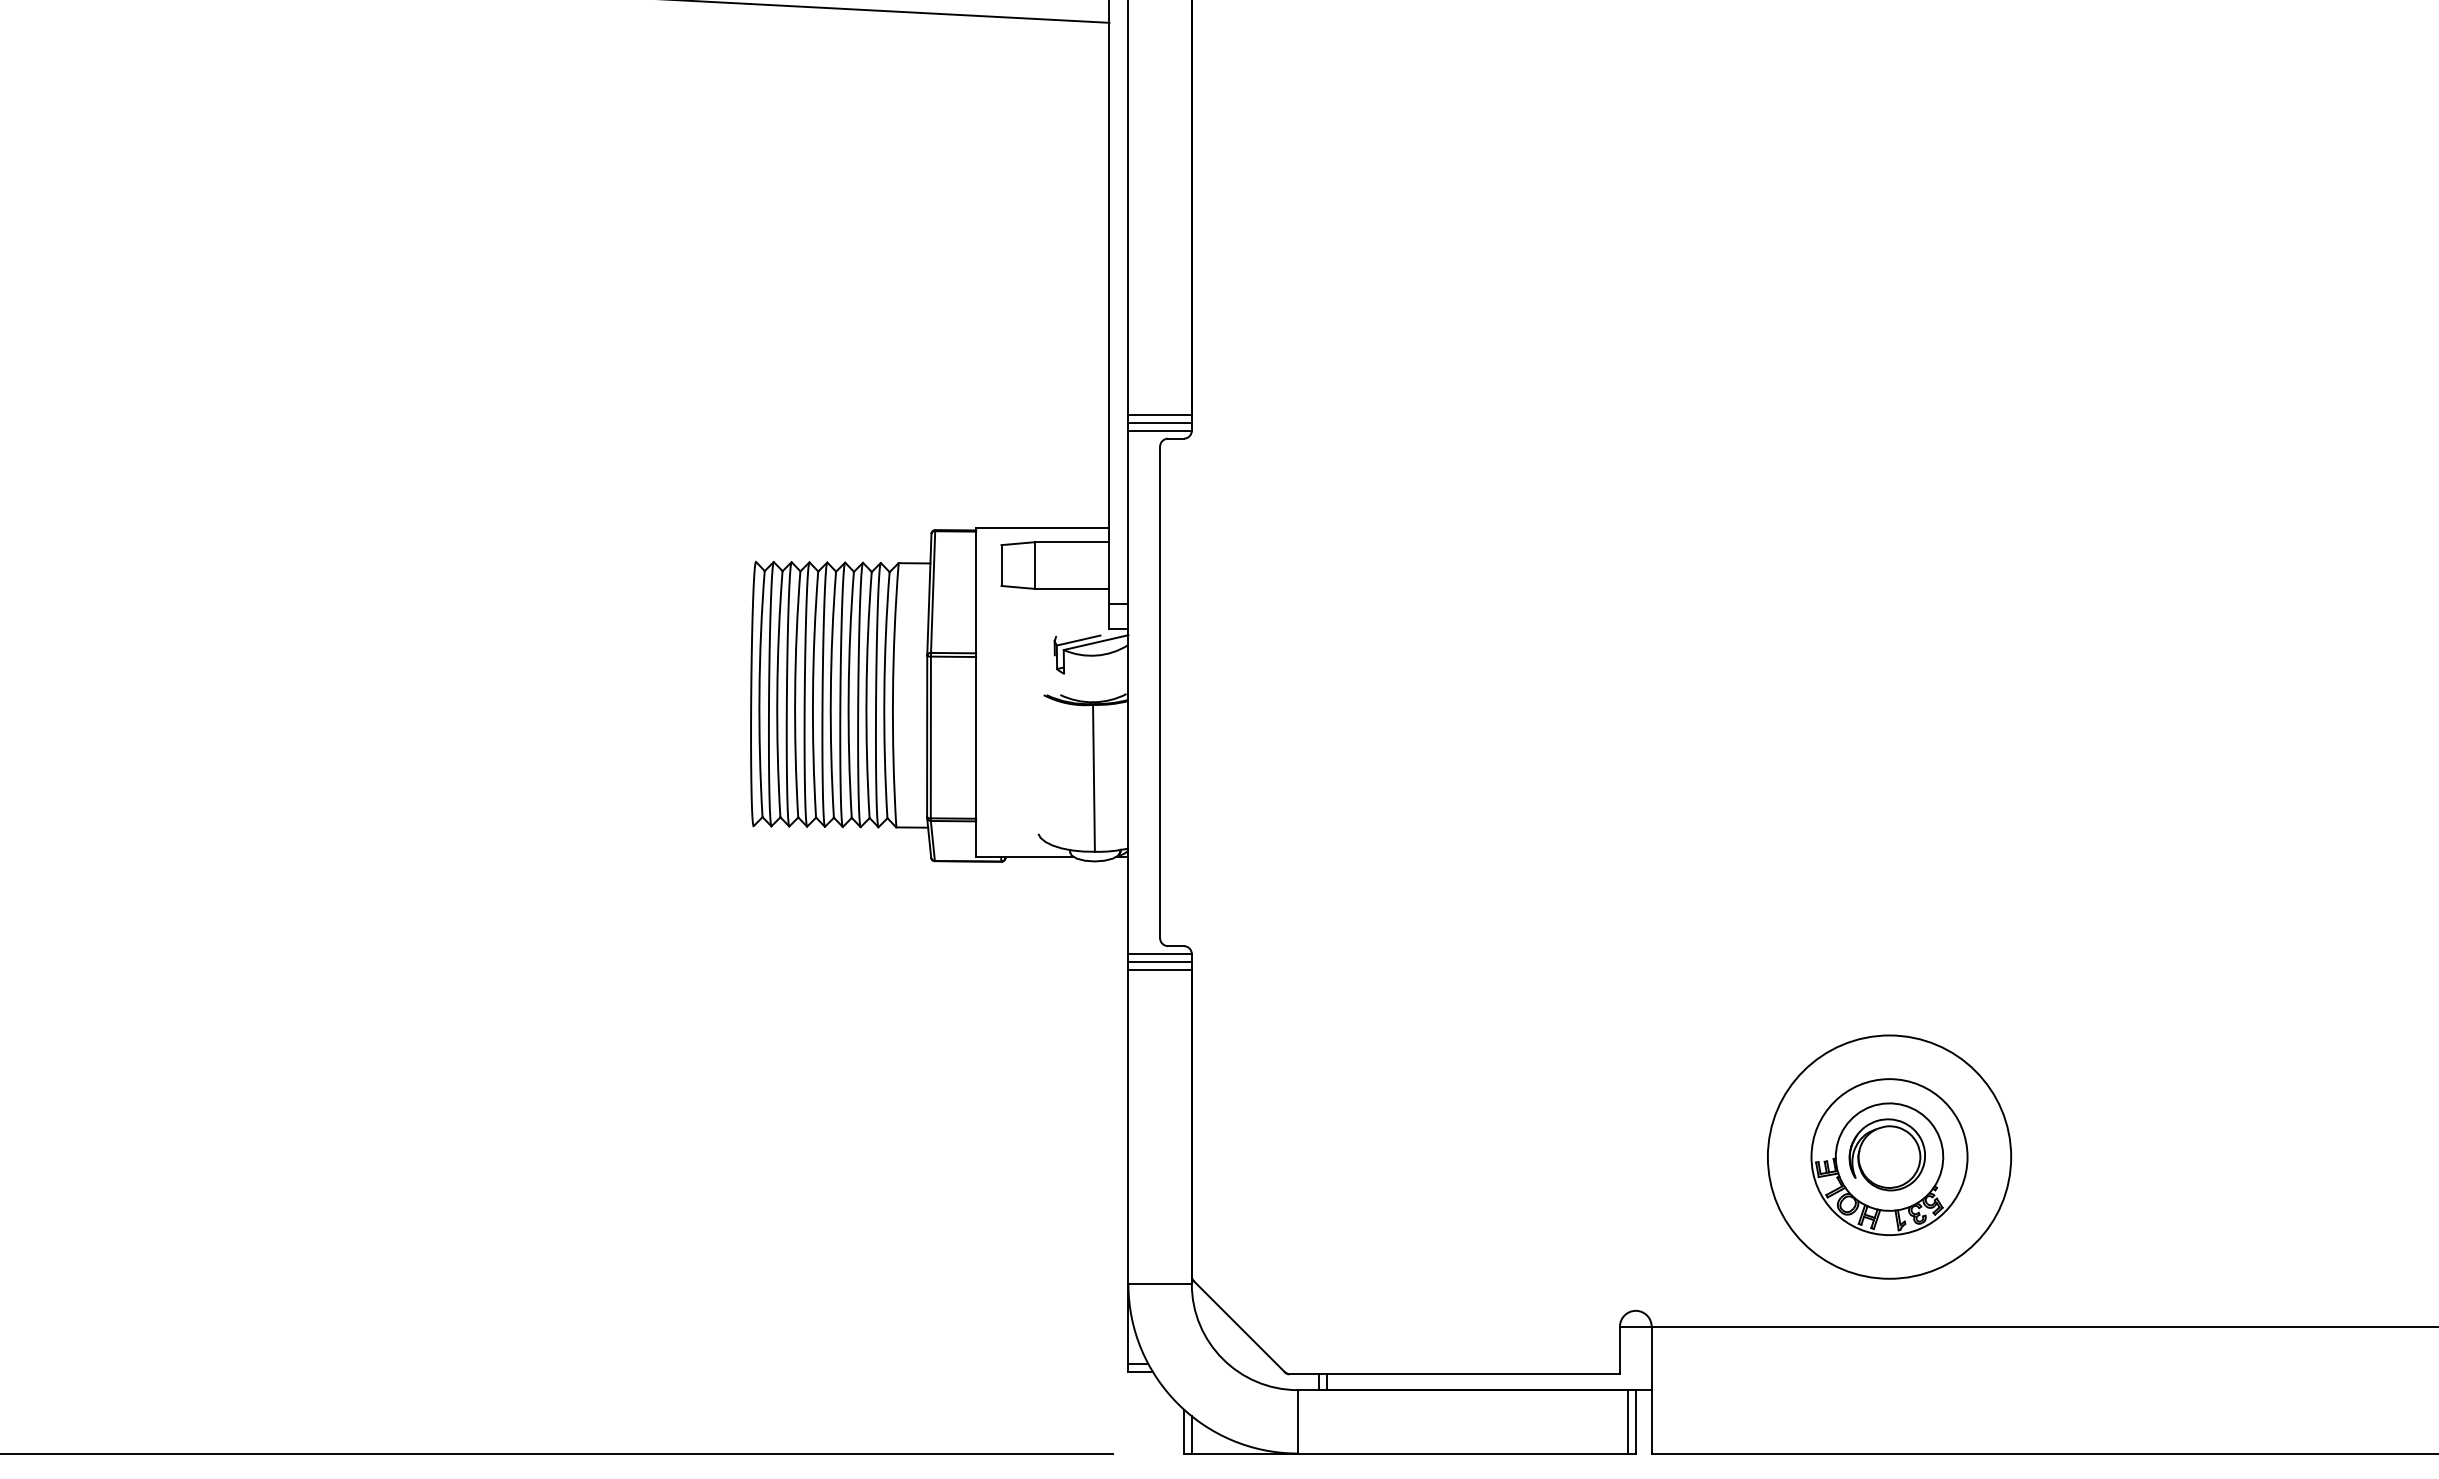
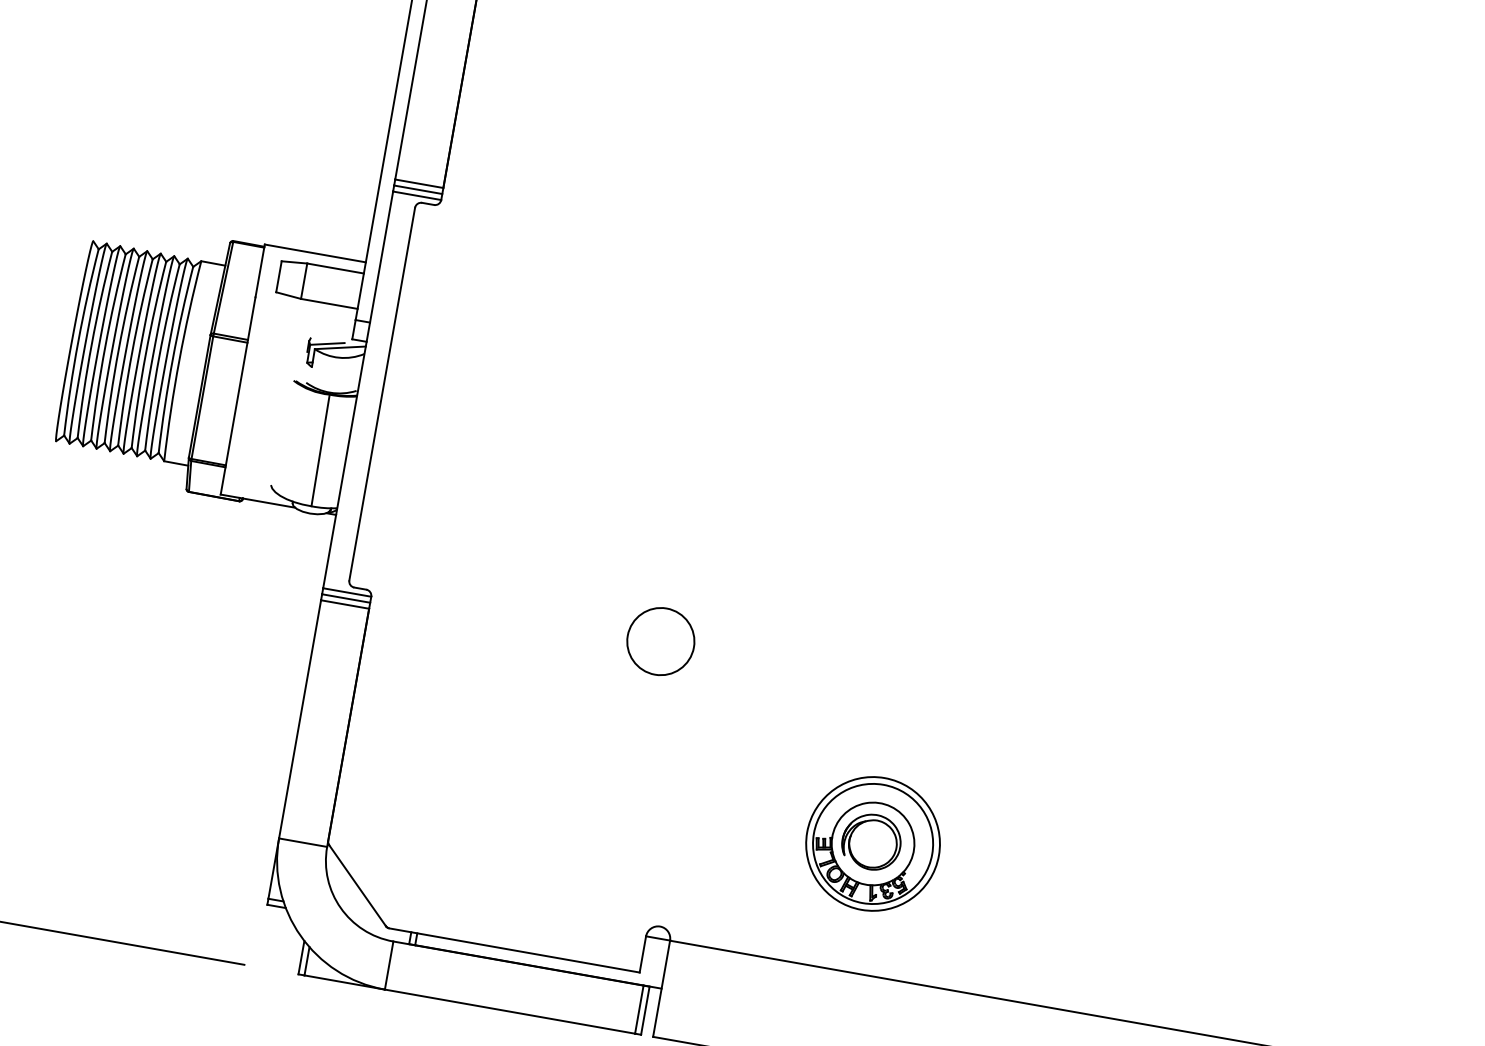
circle: (1571, 945) -> (660, 641), added
circle: (1889, 1157) -> (873, 844), size x0.71

